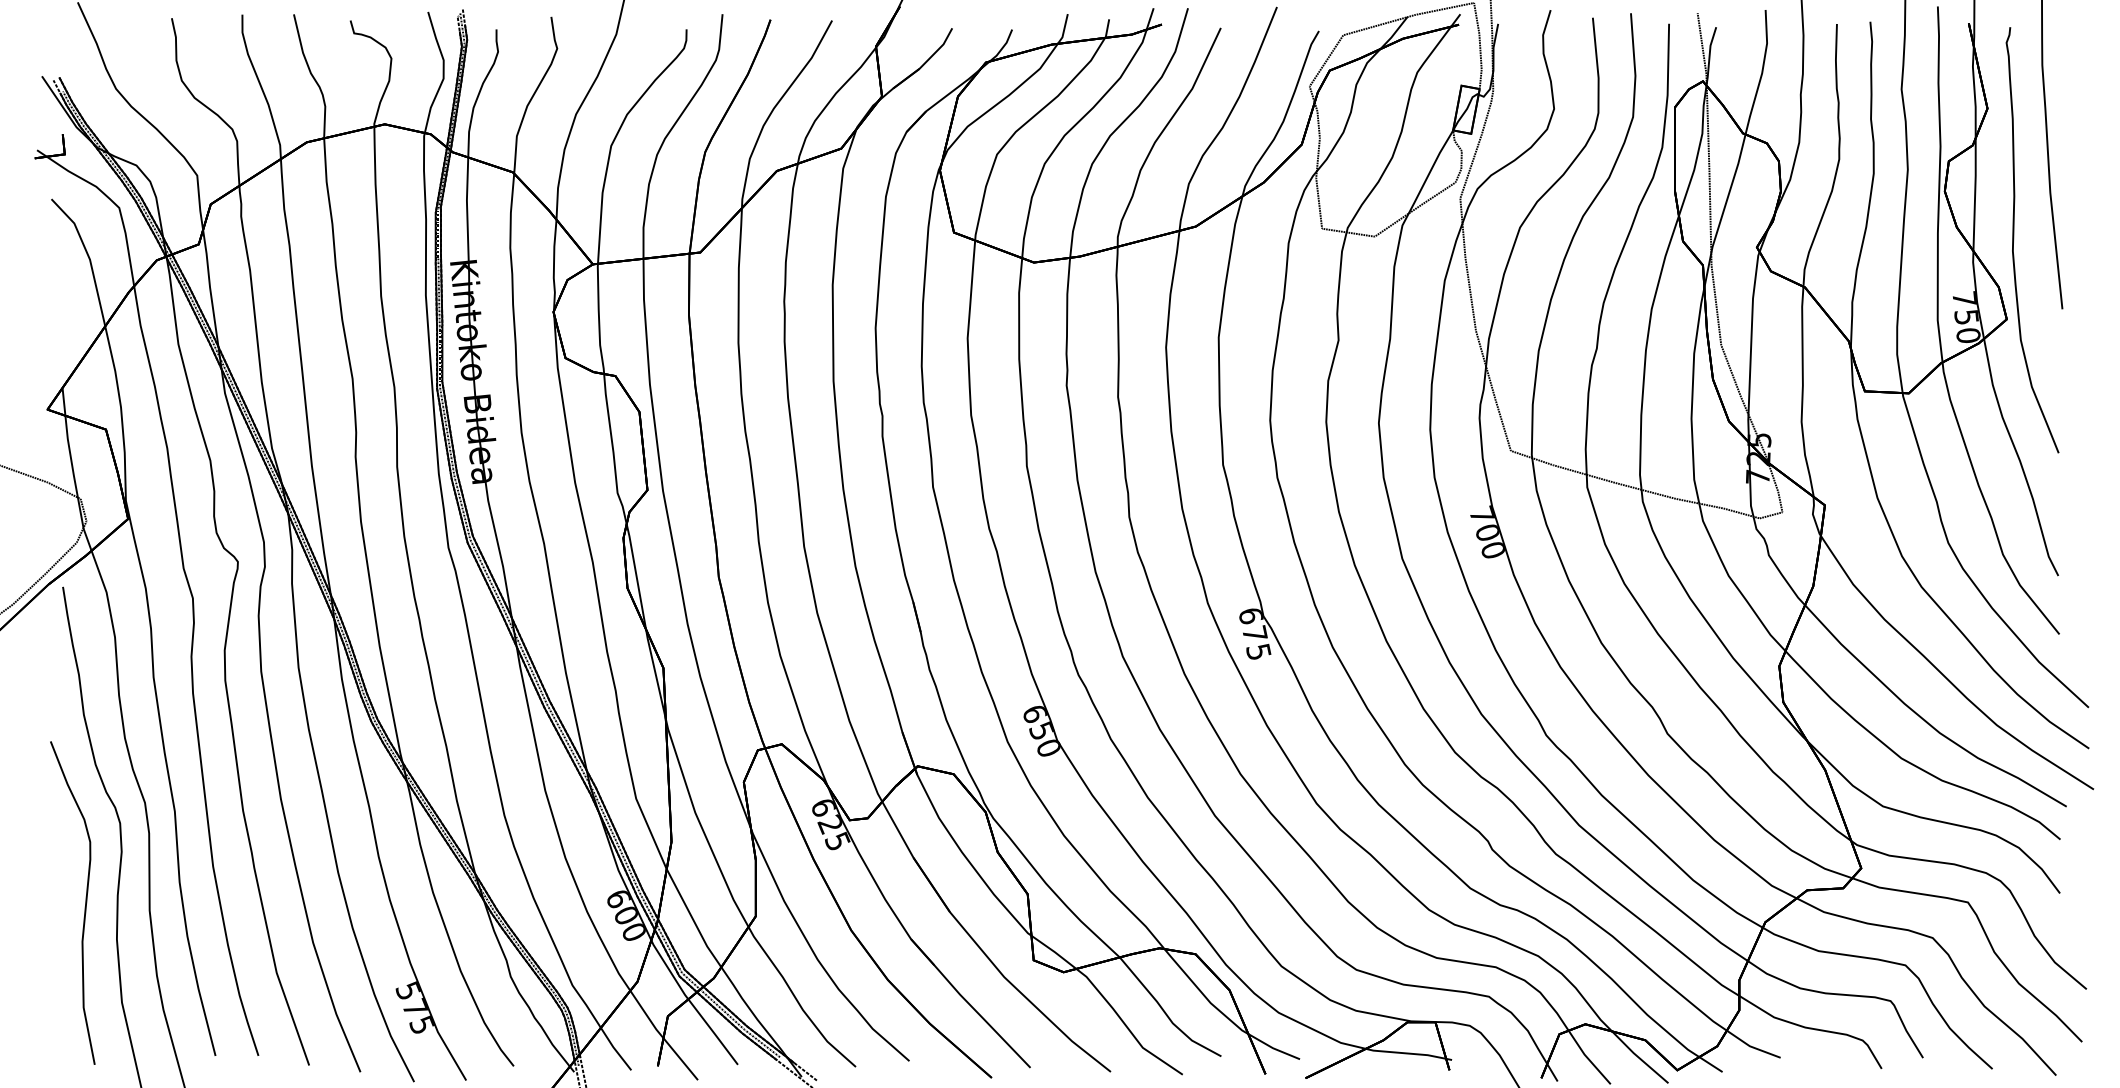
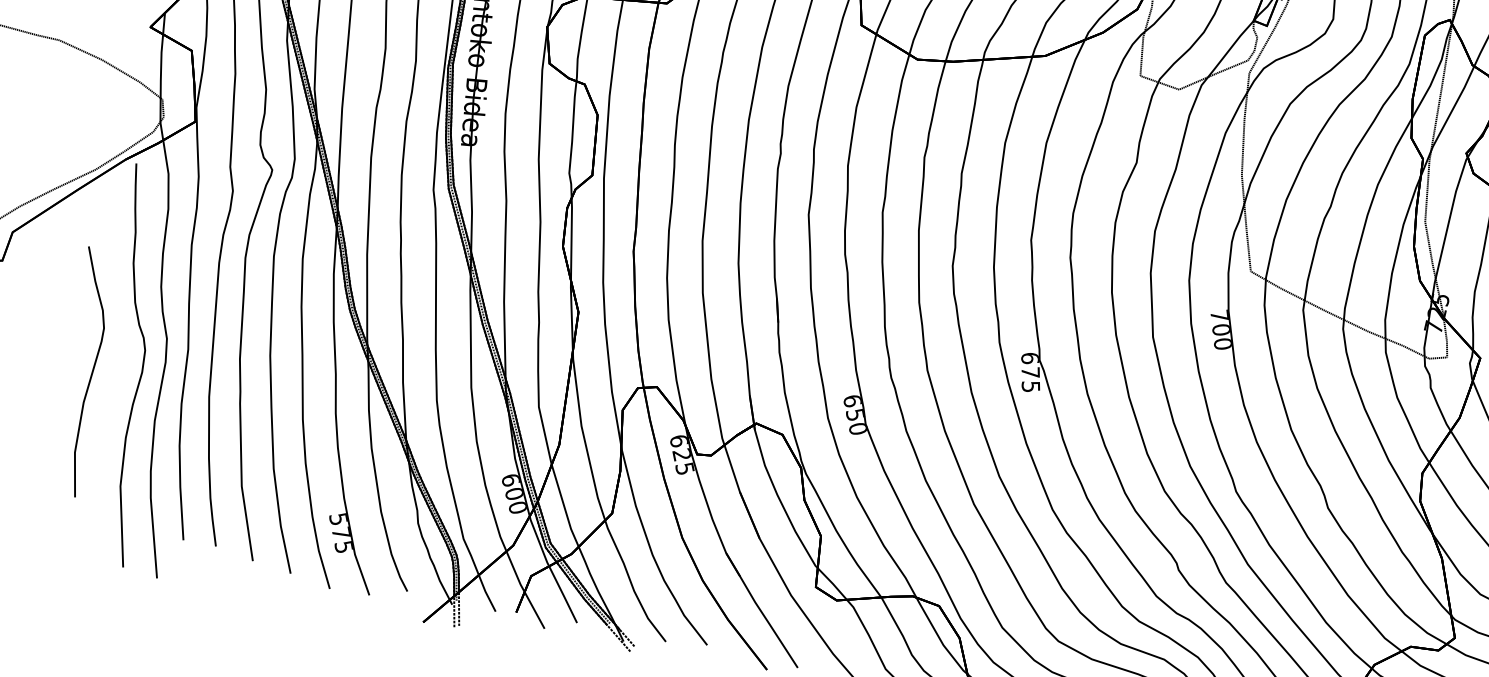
part: (85, 902) -> (91, 373), moved

